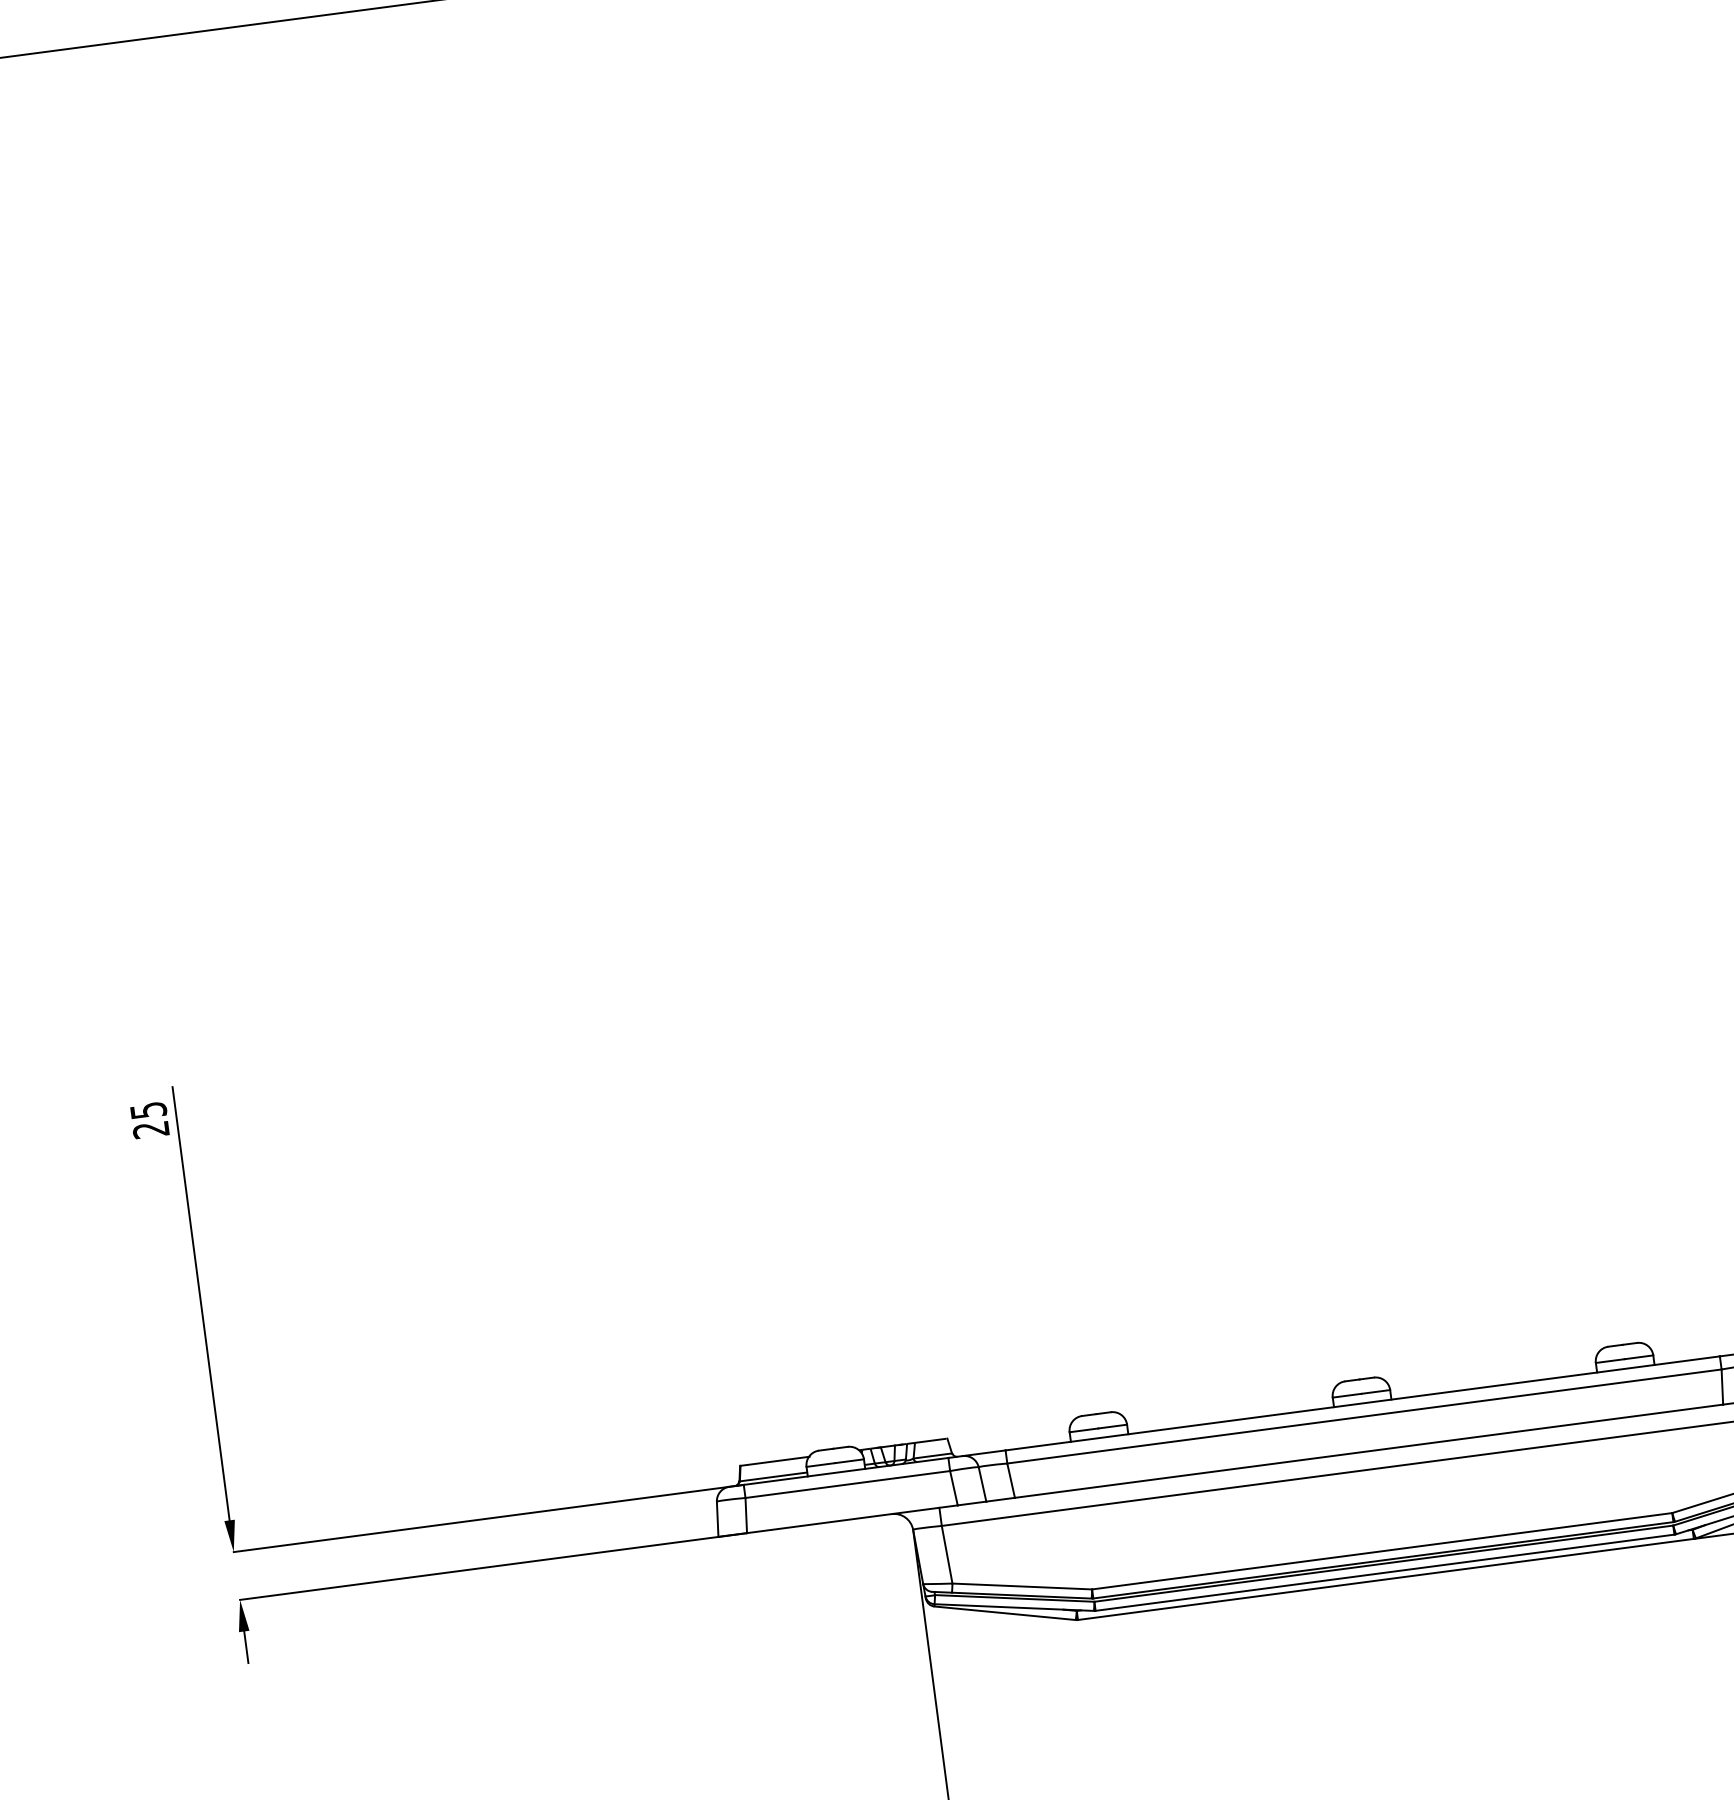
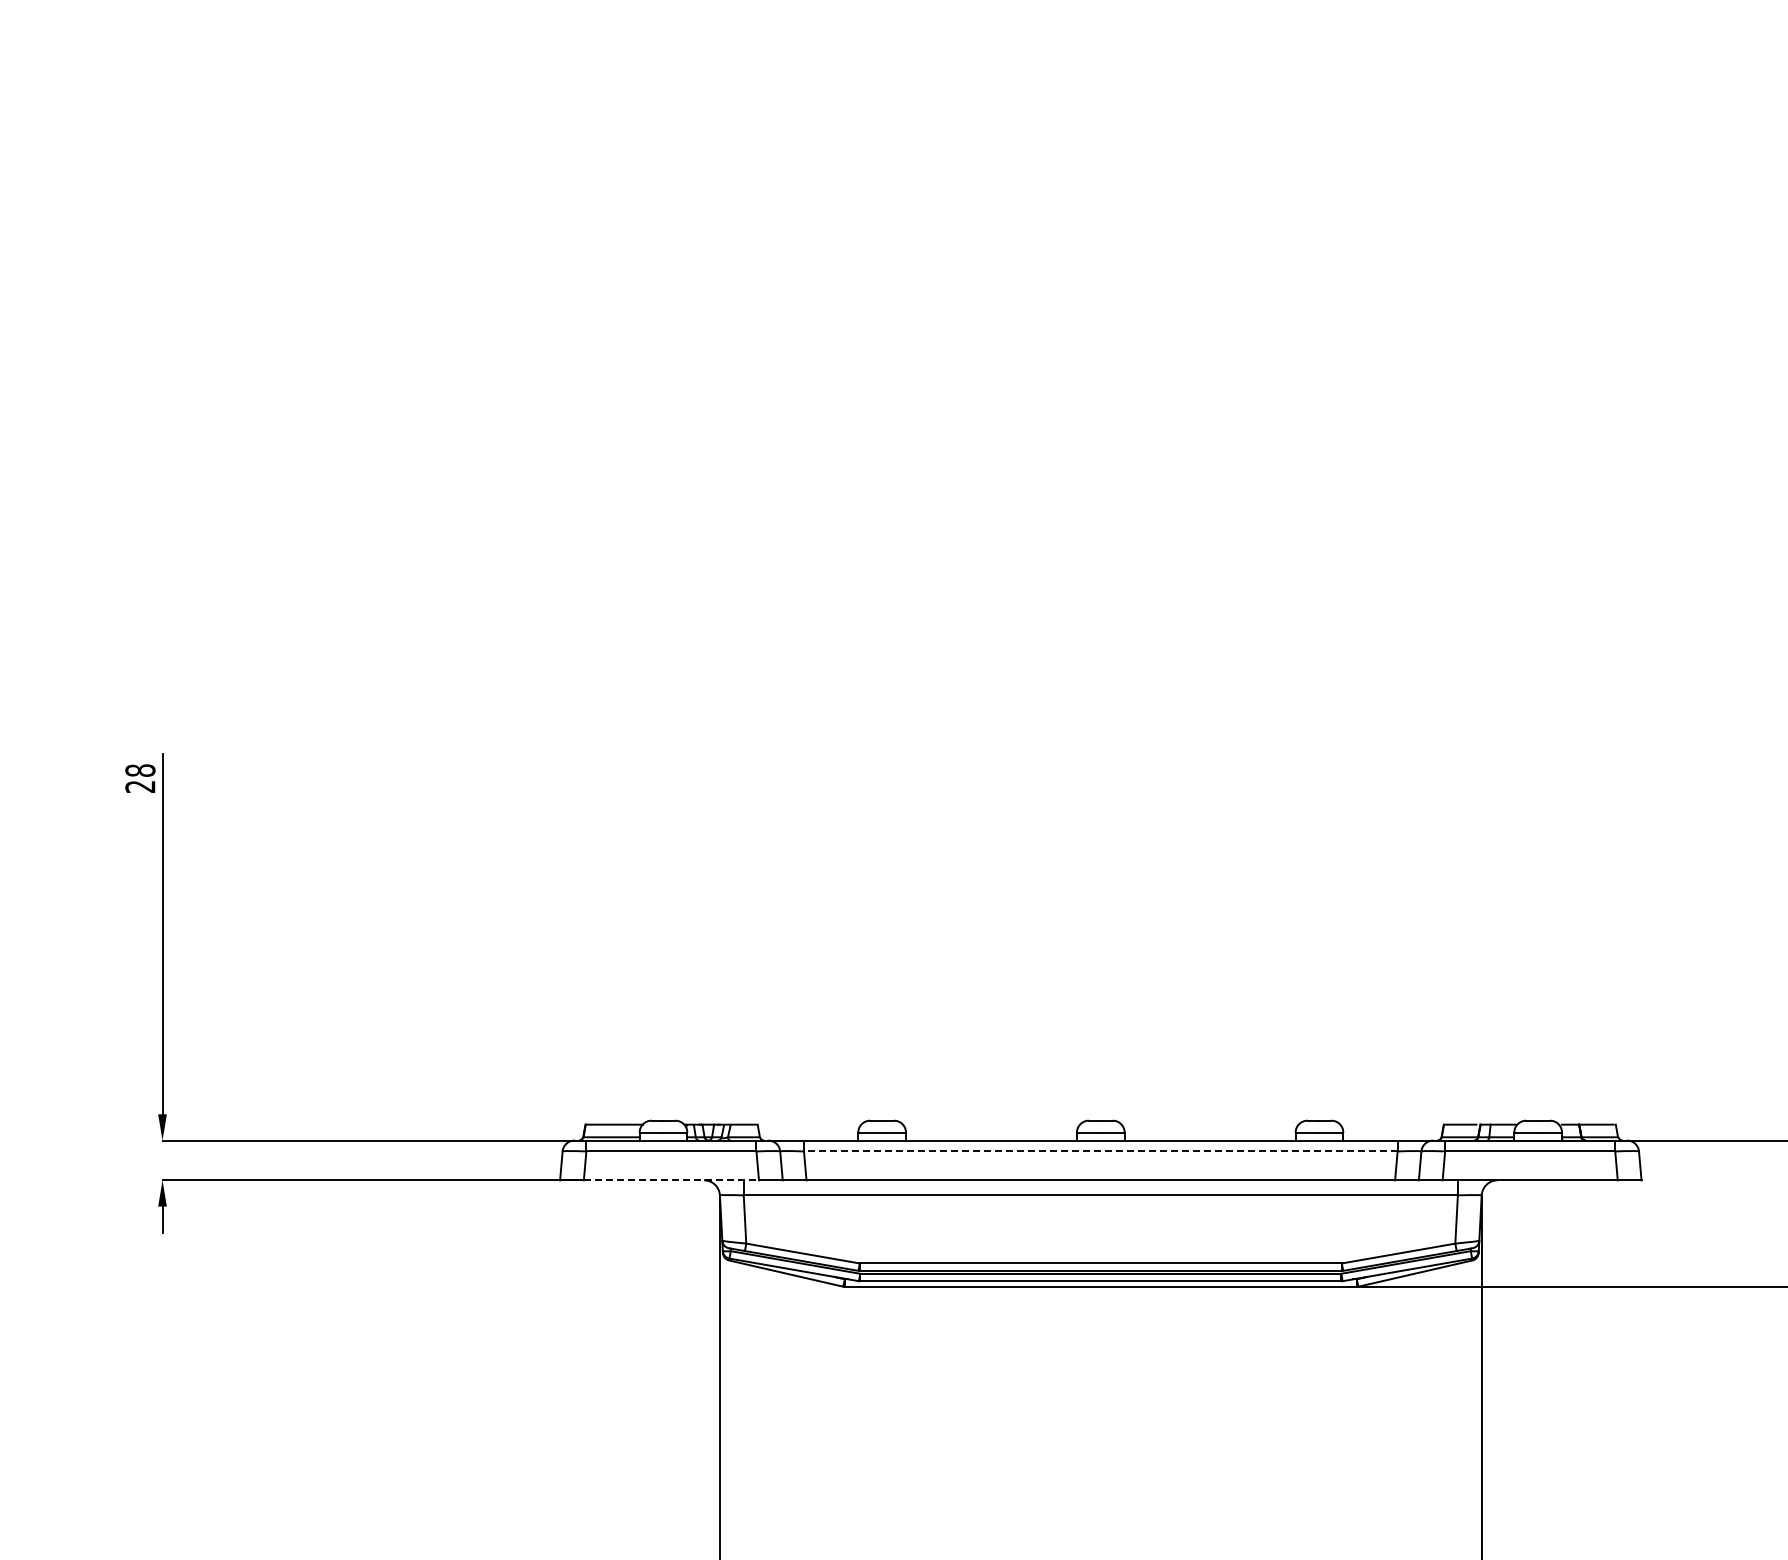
text: (148, 1110) -> (140, 770), 25 -> 28
line: (1364, 1416) -> (1100, 1151), solid -> dashed
line: (852, 1519) -> (671, 1180), solid -> dashed

